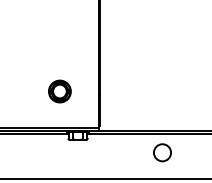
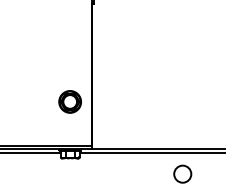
part: (59, 91) -> (69, 101), moved
circle: (162, 152) -> (182, 173), moved

